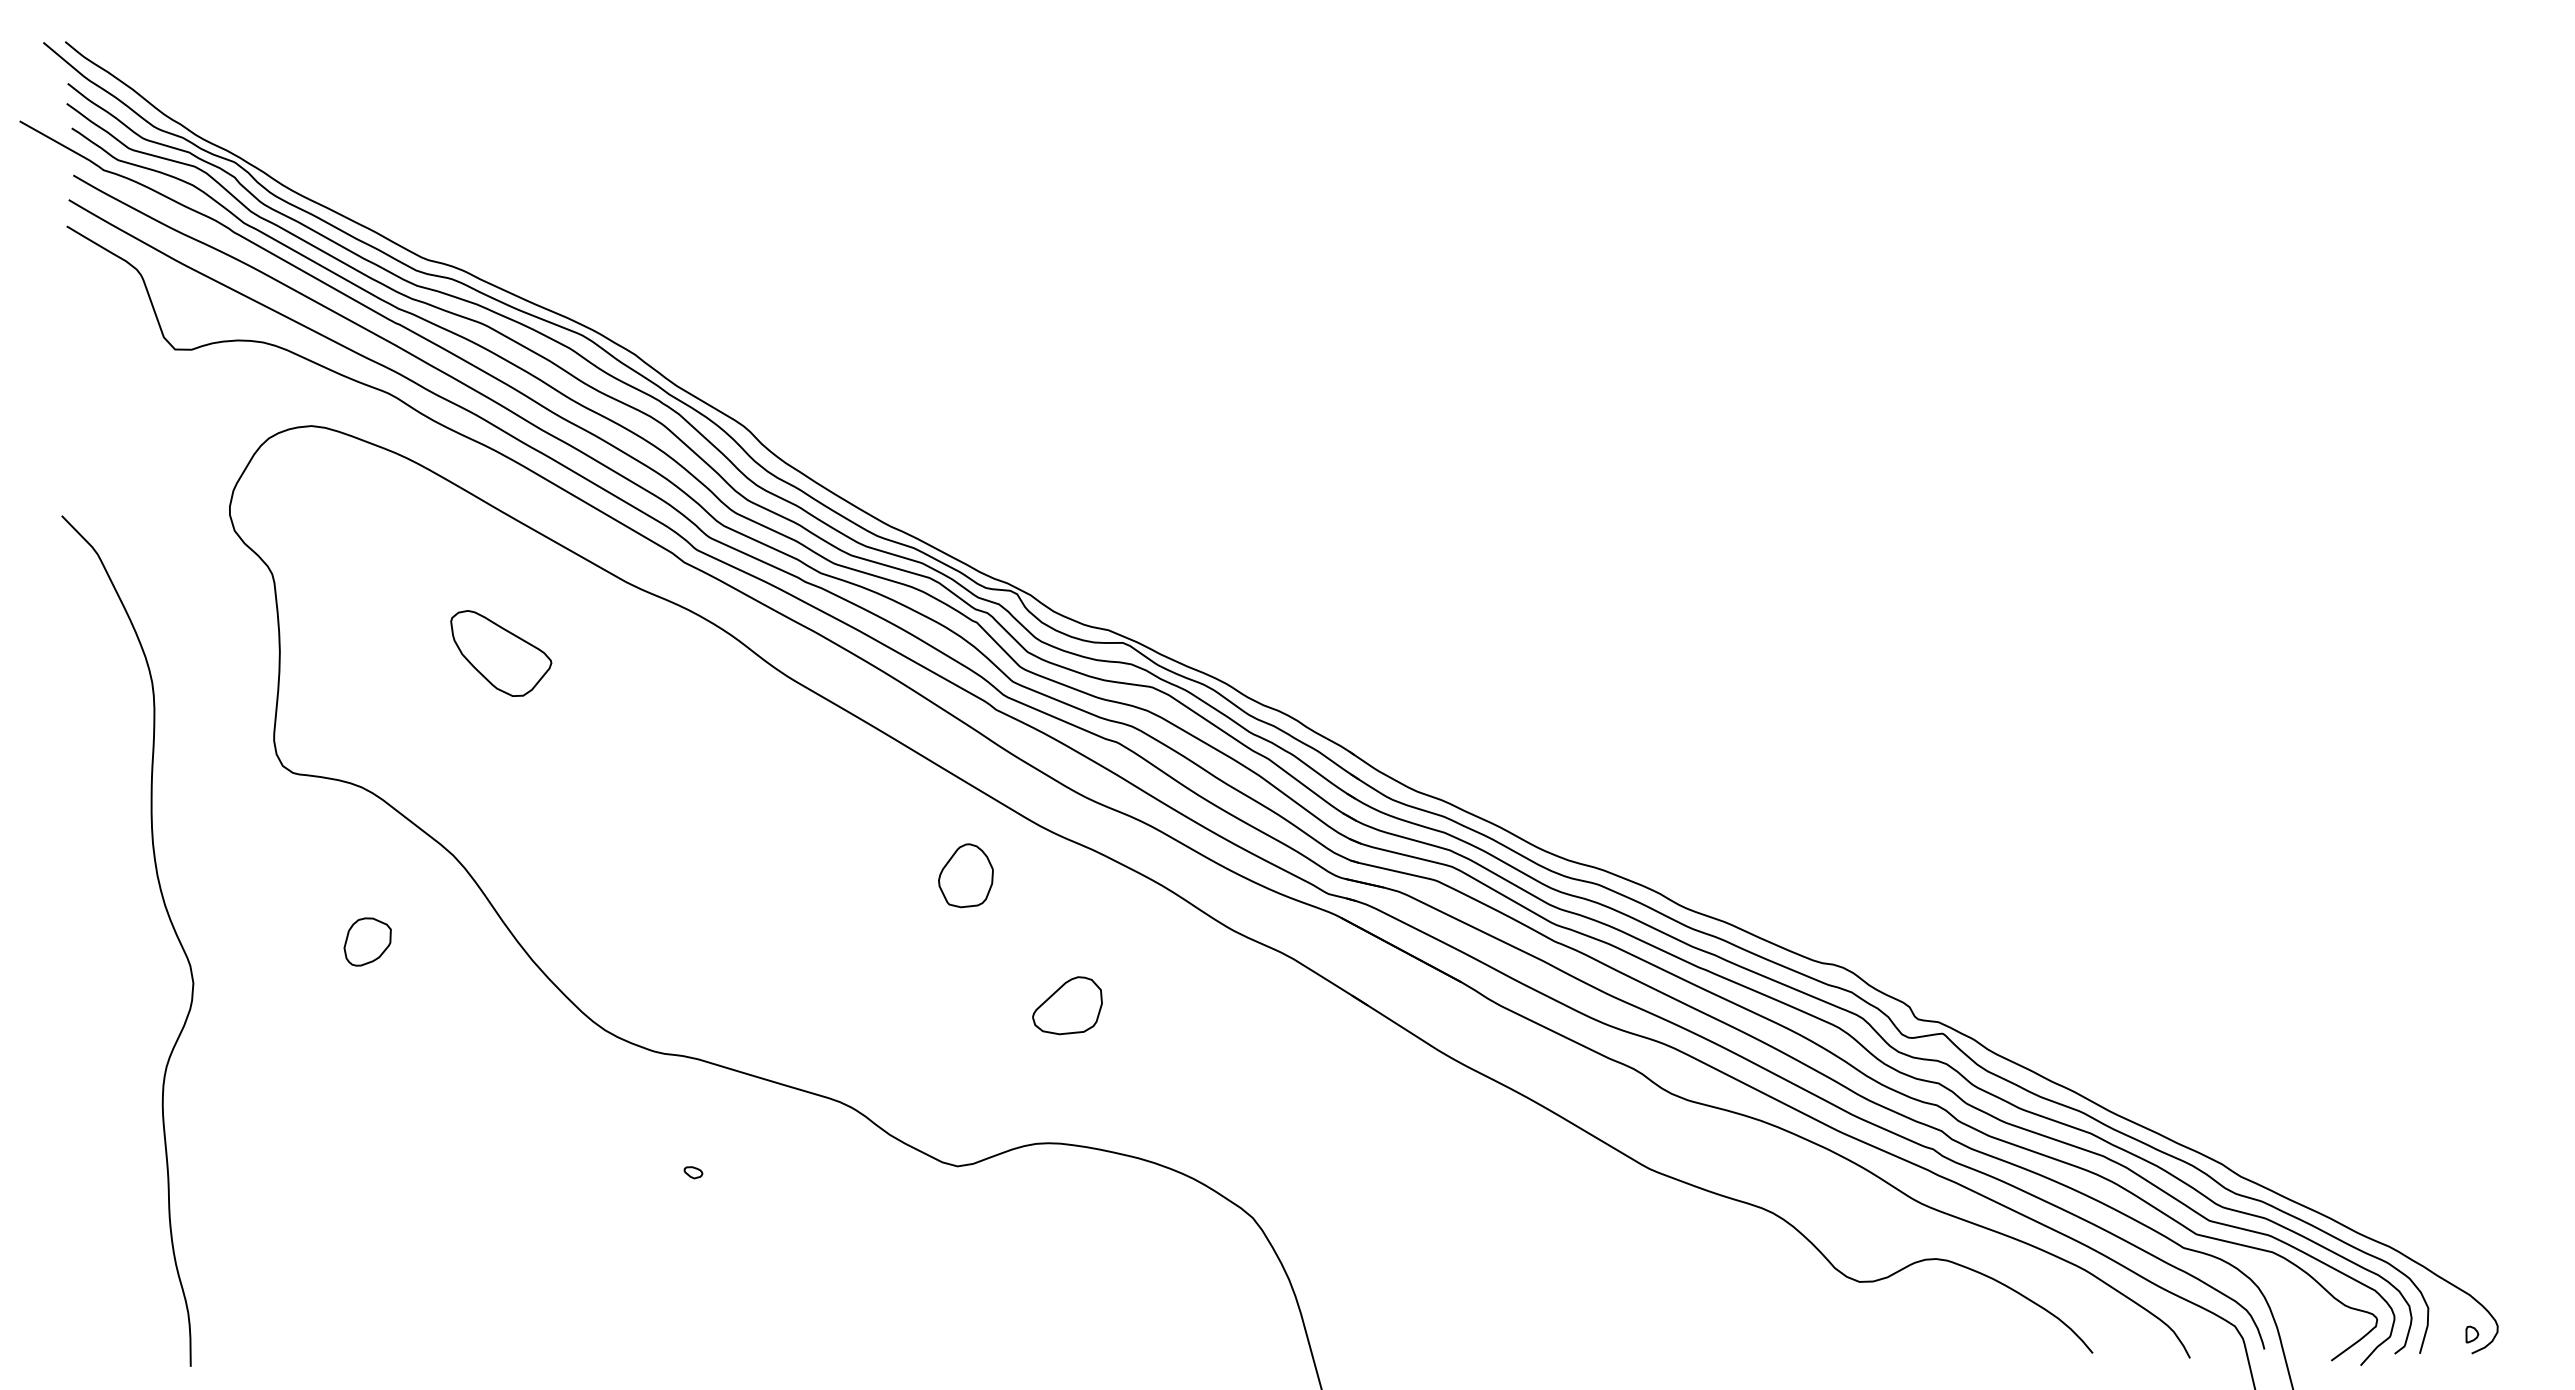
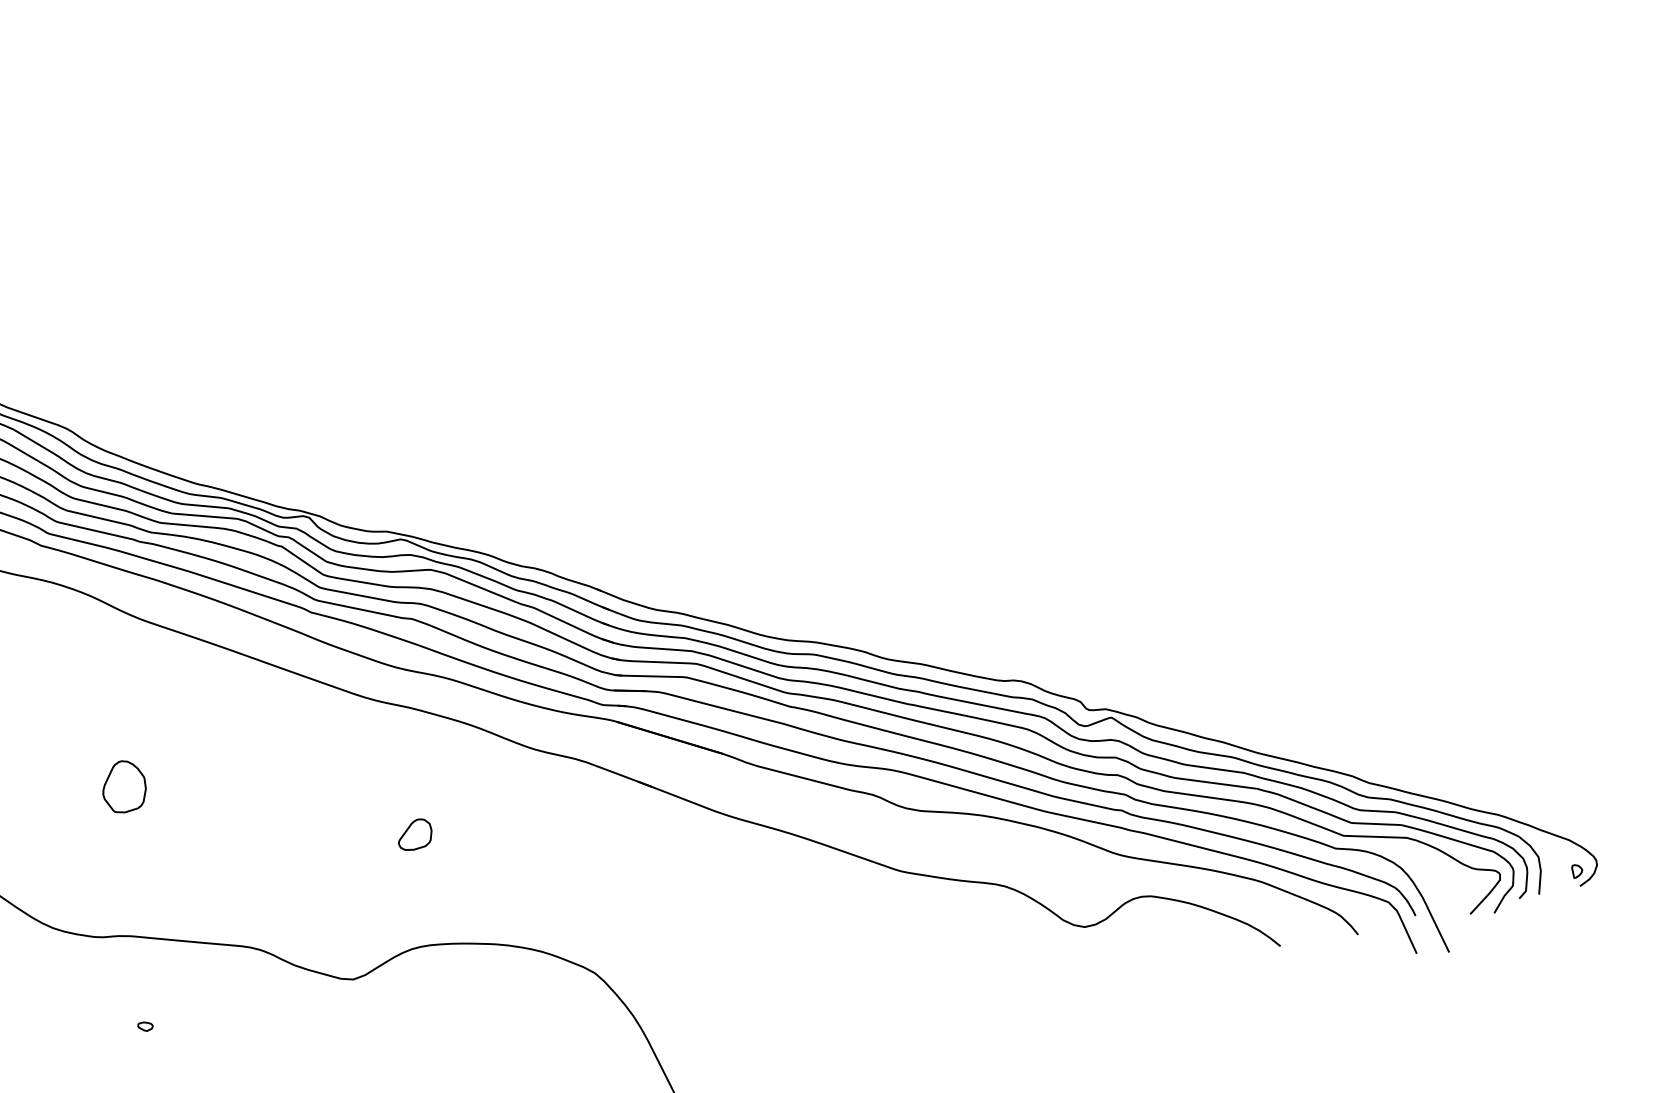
part: (965, 875) -> (123, 786), moved
part: (1067, 1005) -> (414, 834), size x0.62

